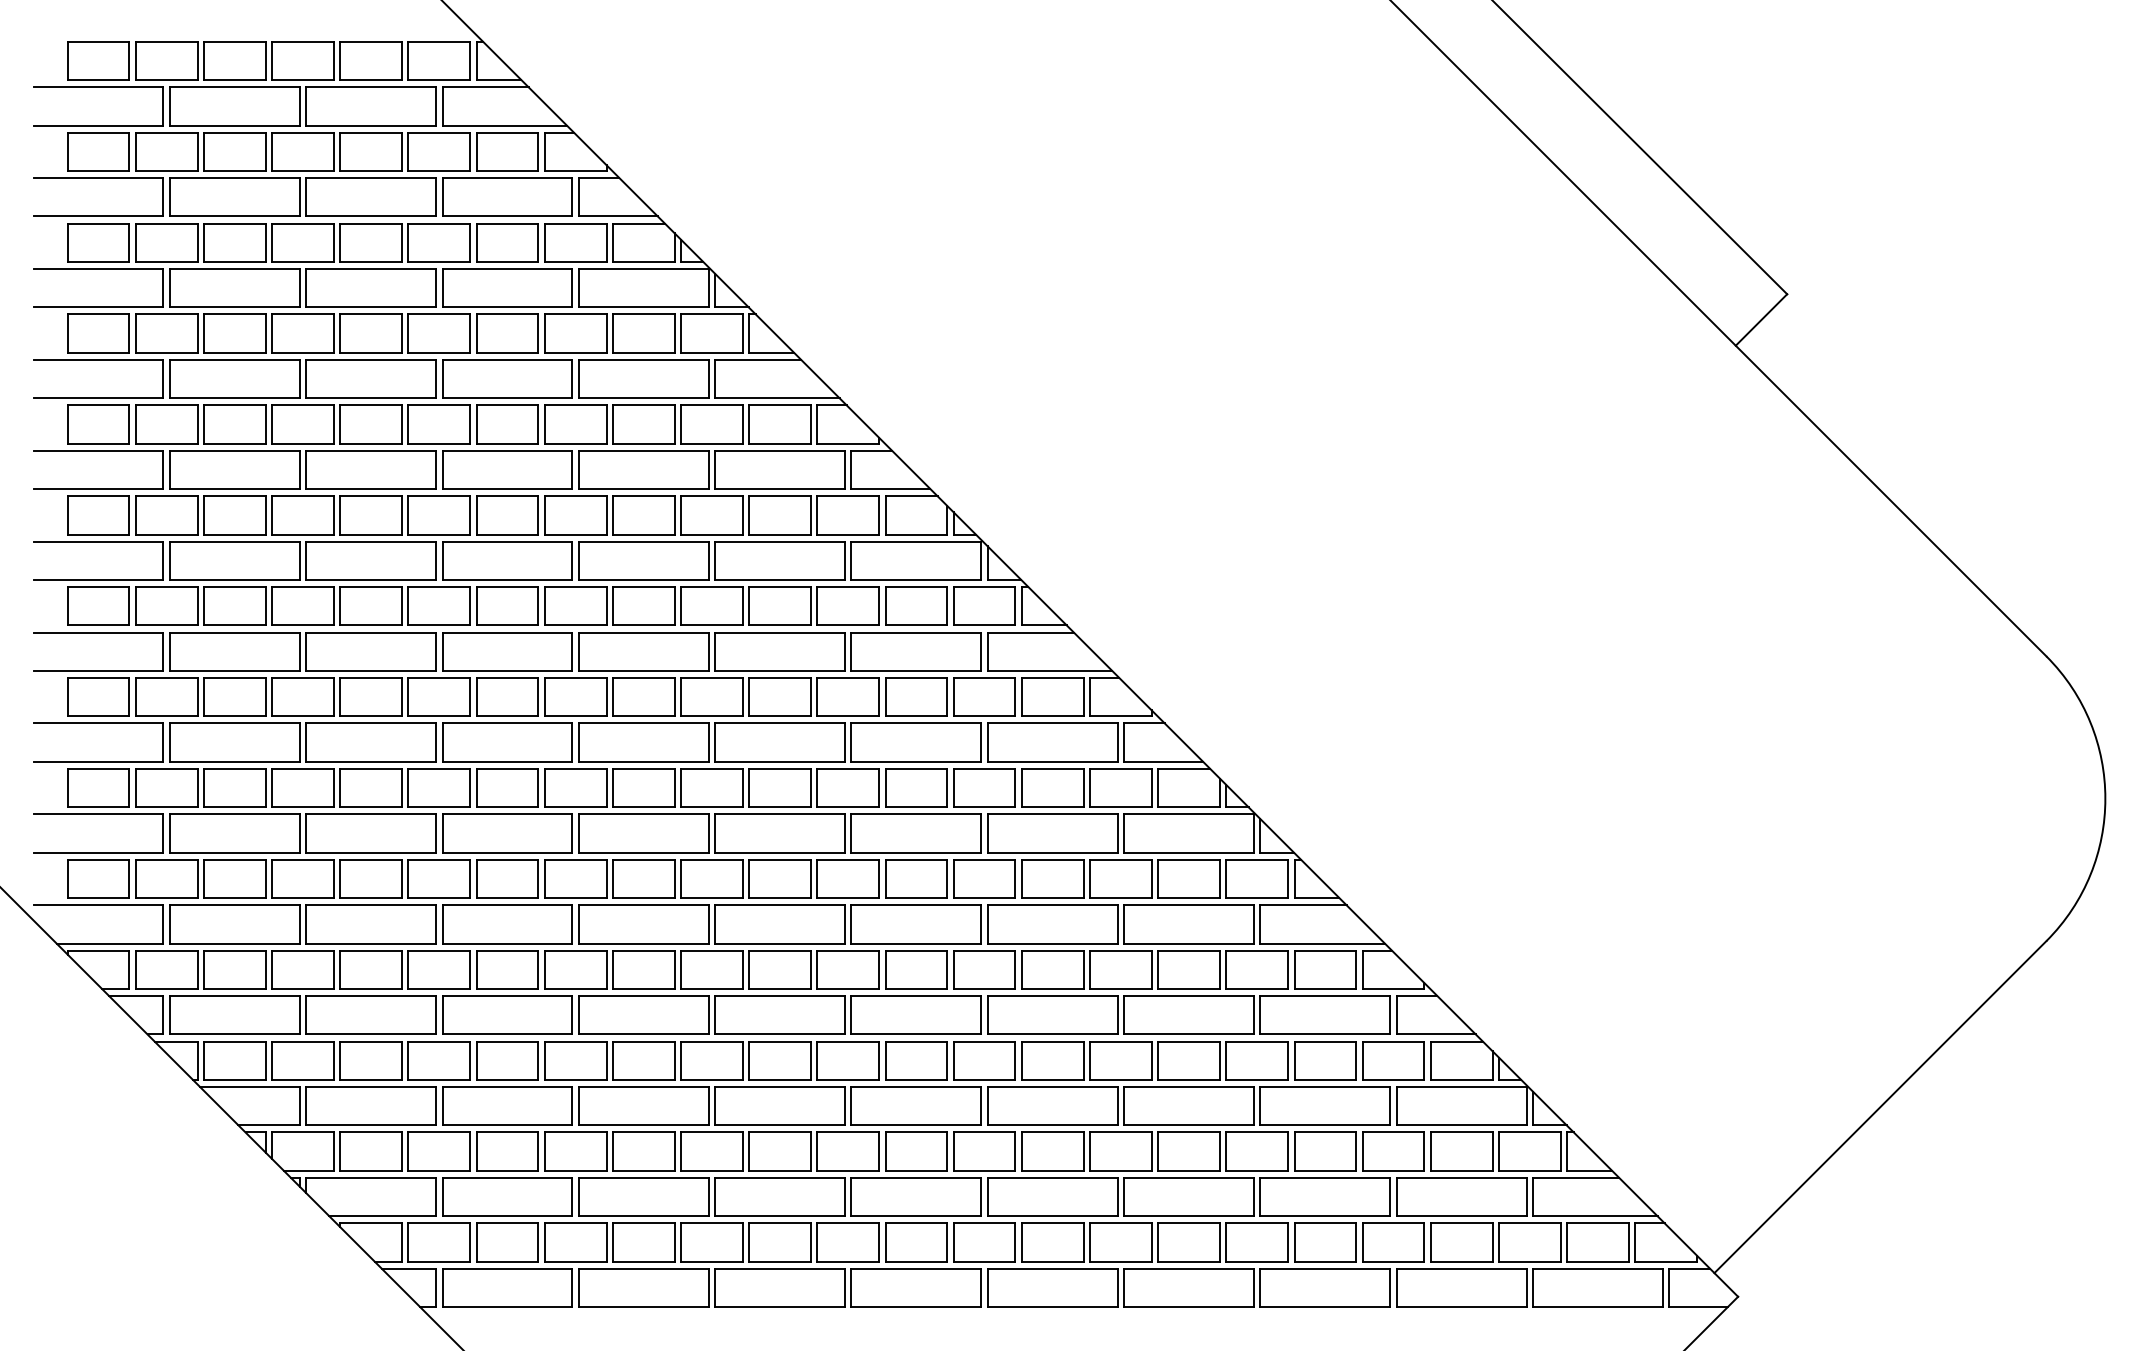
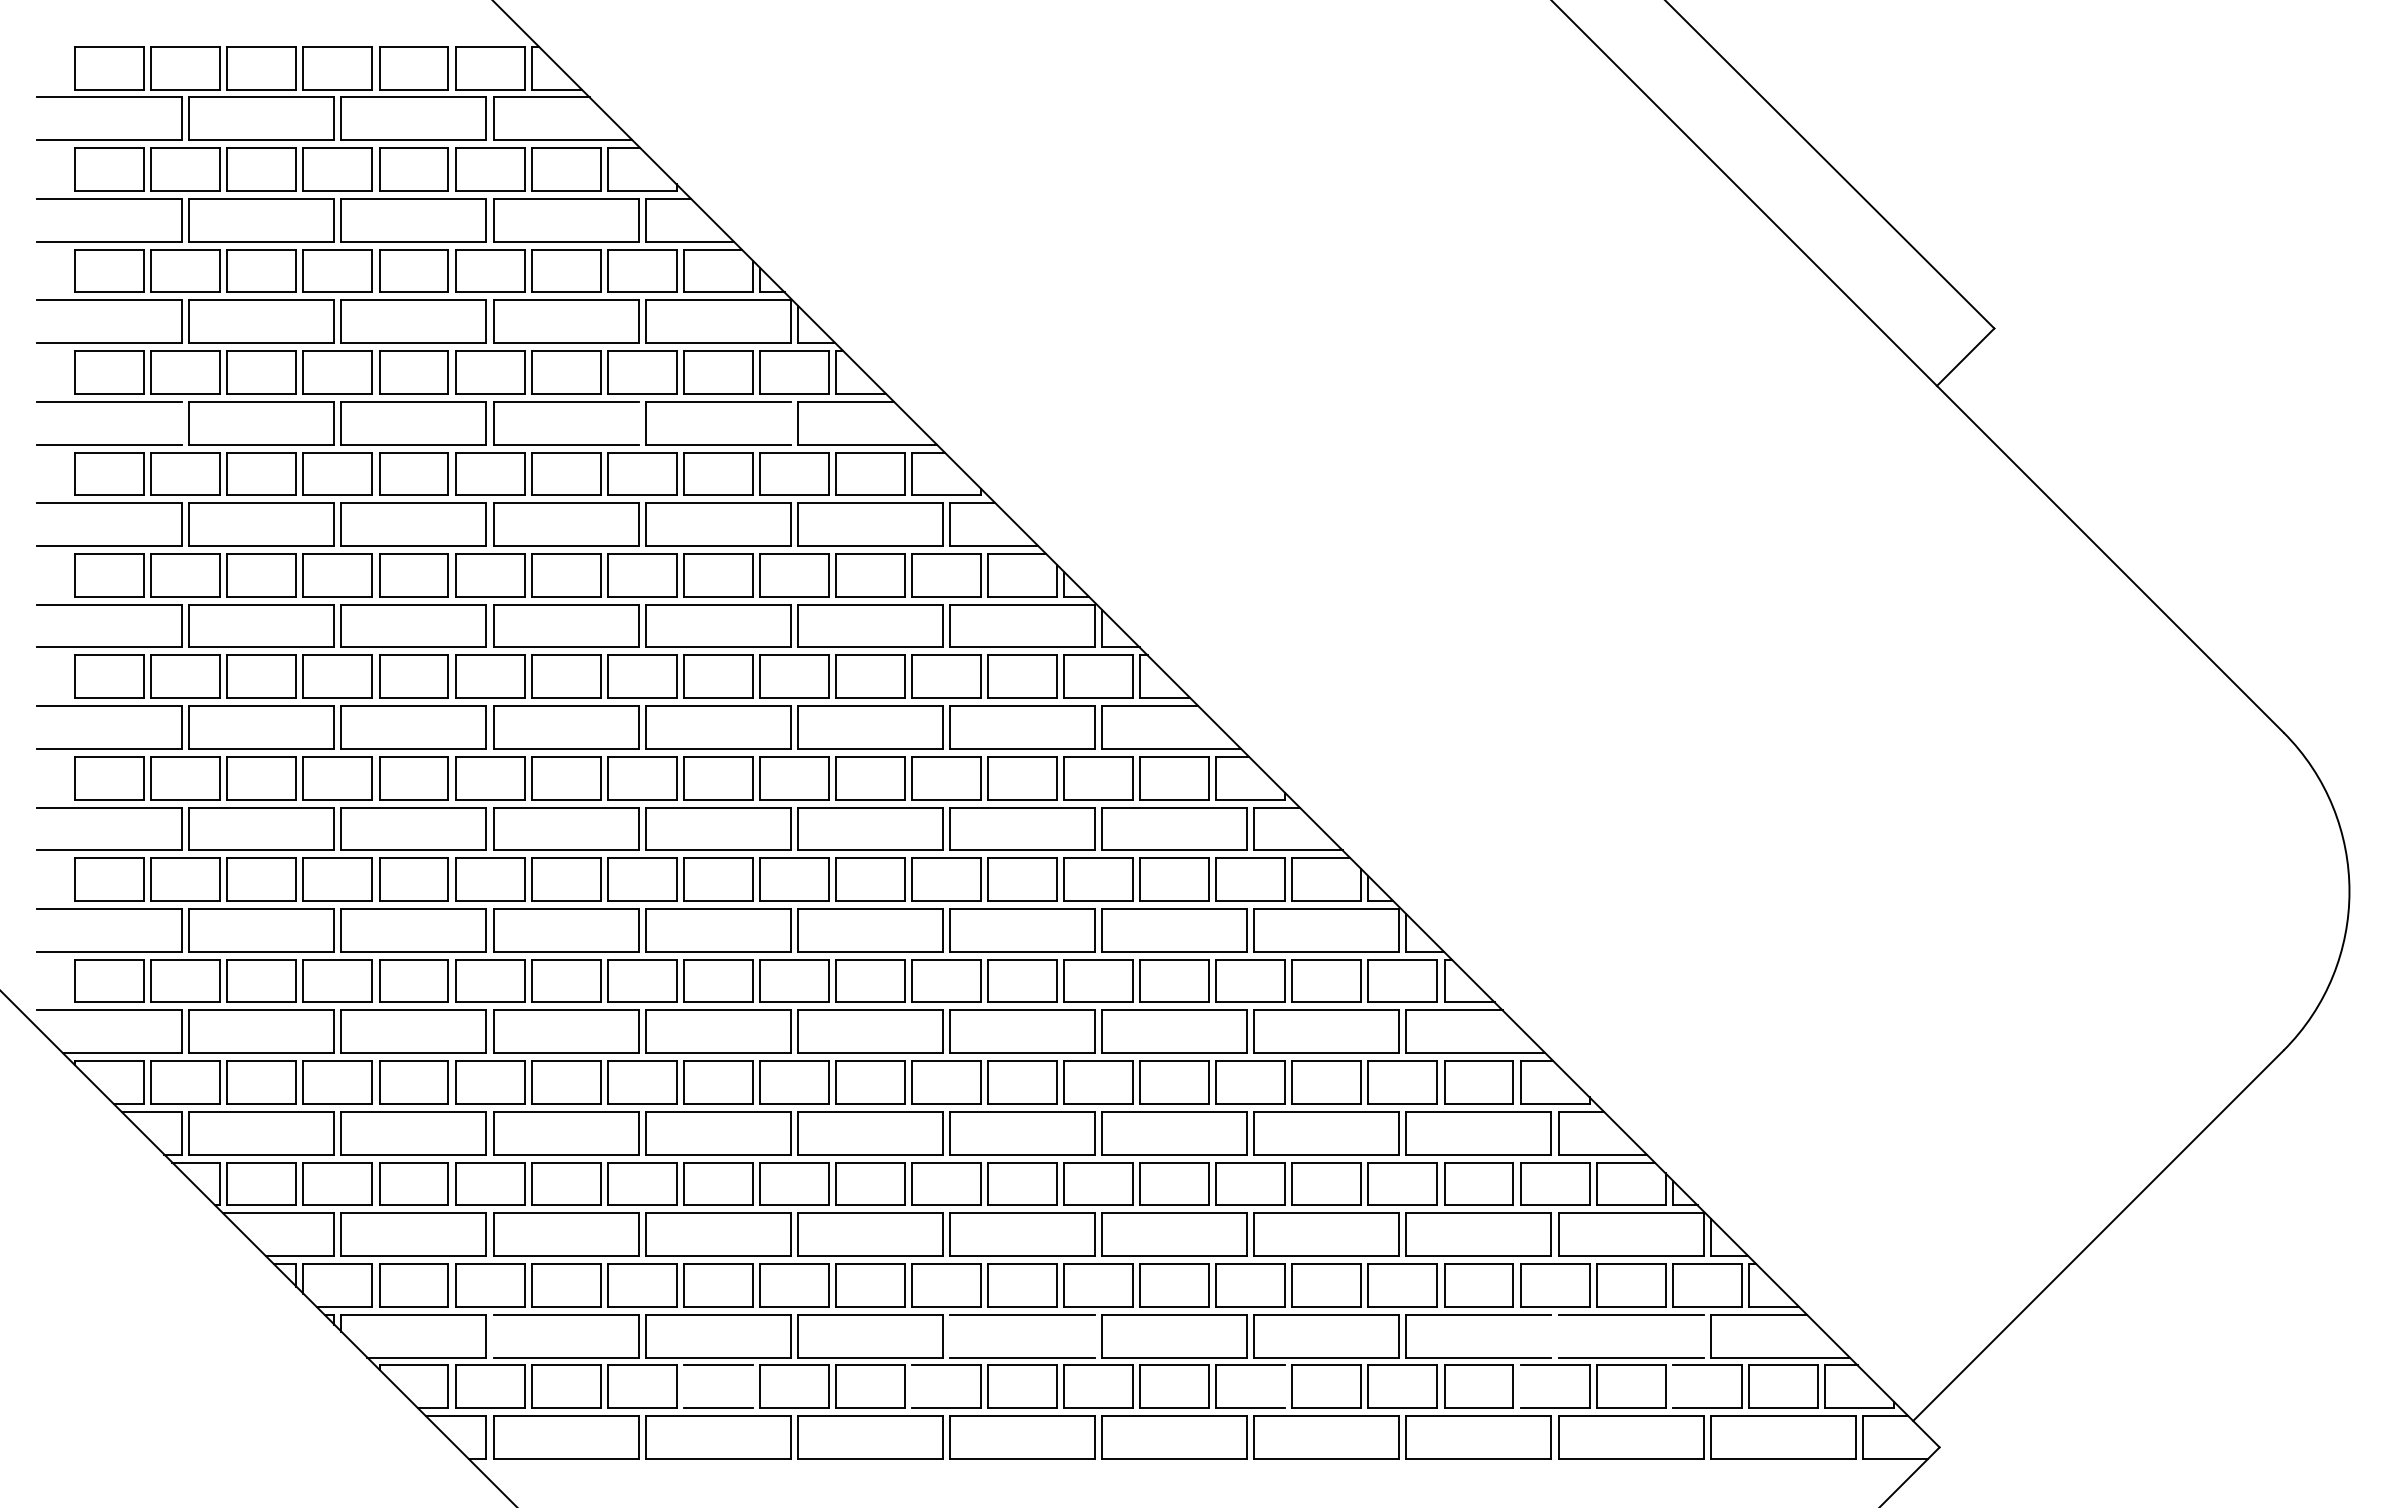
line: (163, 378) -> (182, 422), removed
line: (572, 378) -> (638, 422), removed
line: (708, 378) -> (790, 422), removed
line: (442, 1196) -> (493, 1335), removed
line: (851, 1196) -> (950, 1335), removed
line: (981, 1196) -> (1095, 1335), removed
line: (1390, 1196) -> (1551, 1335), removed
line: (1396, 1196) -> (1558, 1335), removed
line: (1526, 1196) -> (1703, 1335), removed
line: (612, 1242) -> (683, 1386), removed
line: (674, 1242) -> (752, 1386), removed
line: (817, 1242) -> (912, 1386), removed
line: (1152, 1242) -> (1285, 1386), removed
line: (1362, 1242) -> (1520, 1386), removed
line: (1498, 1242) -> (1672, 1386), removed

